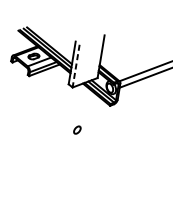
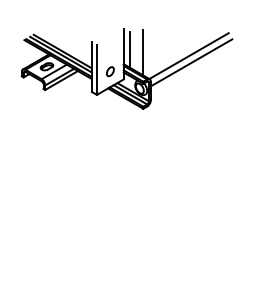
line: (106, 53) -> (129, 49), added
line: (118, 57) -> (143, 52), added
line: (76, 66) -> (97, 70), dashed -> solid
part: (77, 129) -> (110, 71), moved

